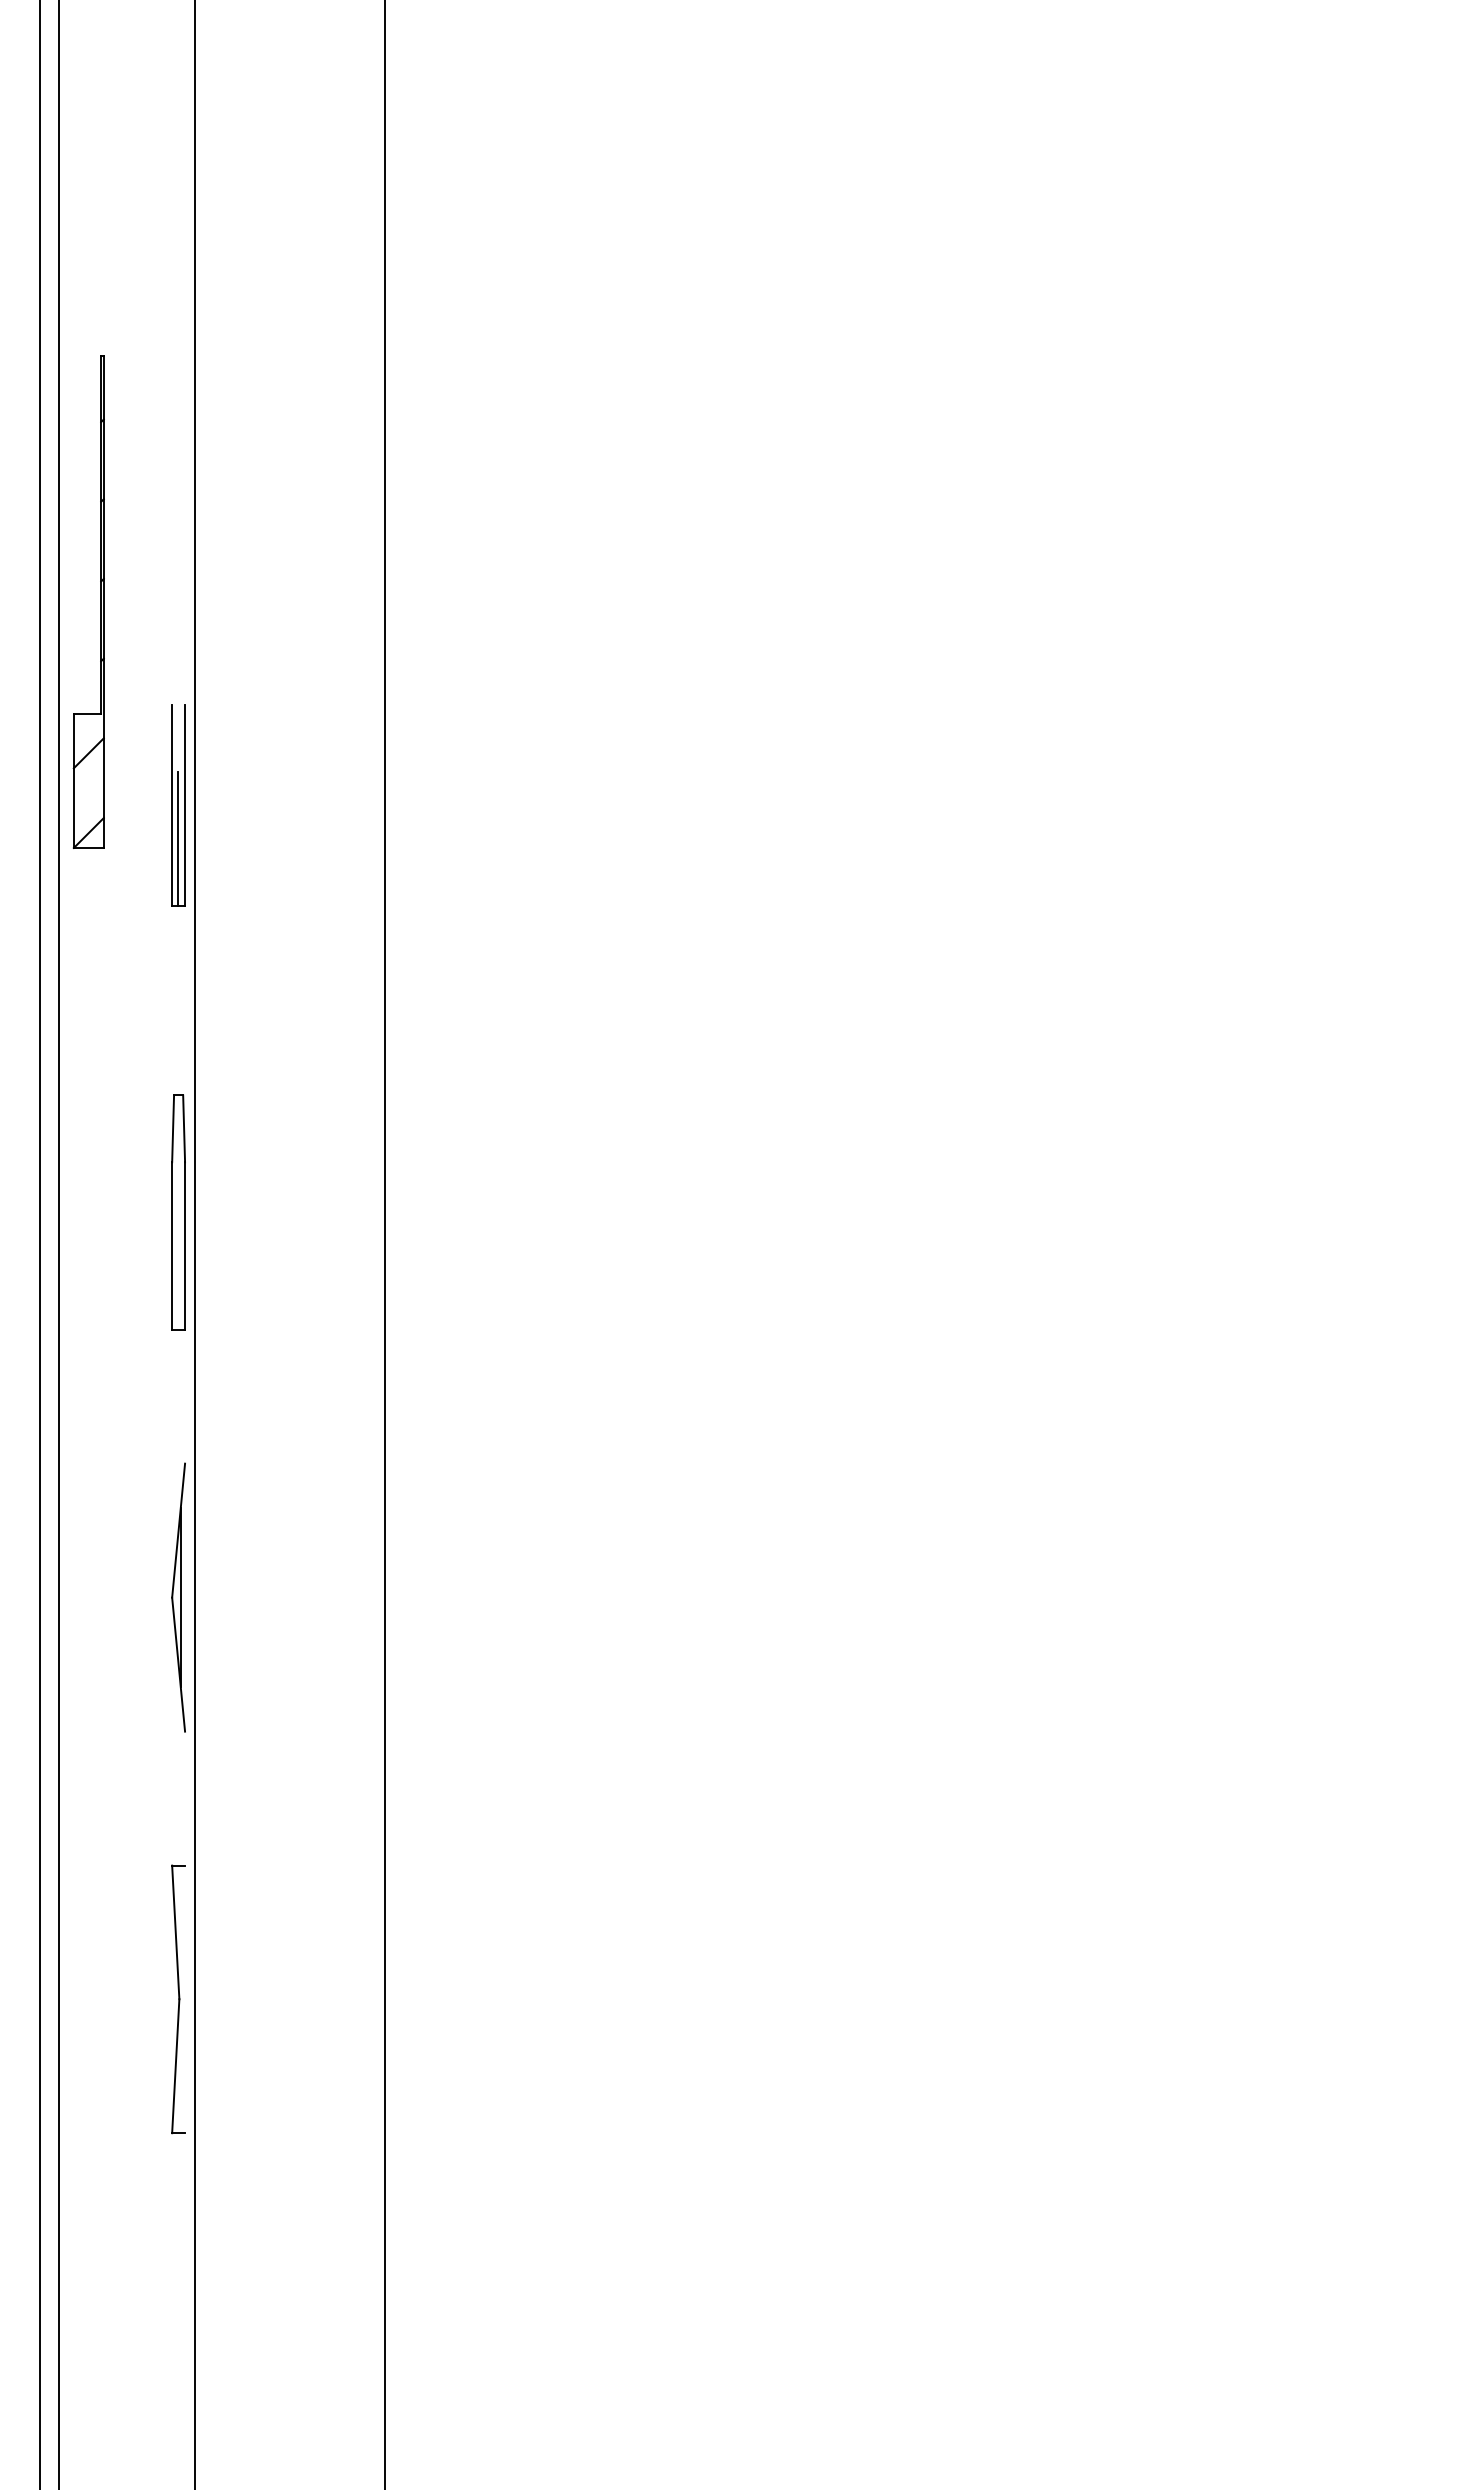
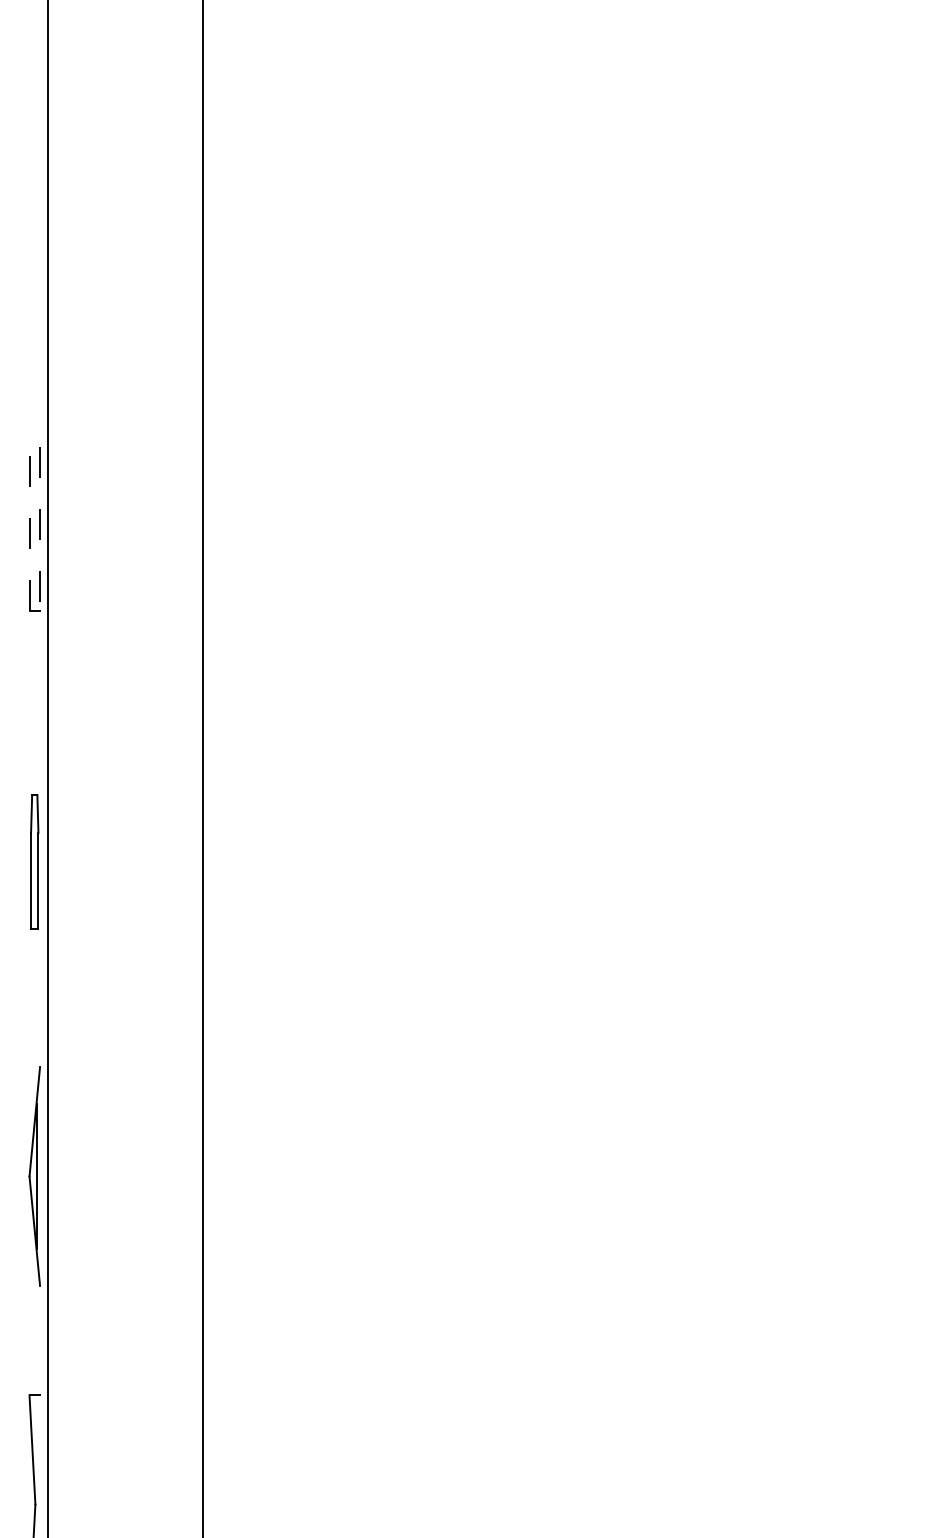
line: (172, 804) -> (29, 528), solid -> dashed
line: (185, 805) -> (40, 529), solid -> dashed
line: (177, 838) -> (33, 556), removed
part: (178, 1212) -> (34, 861), size x0.7

